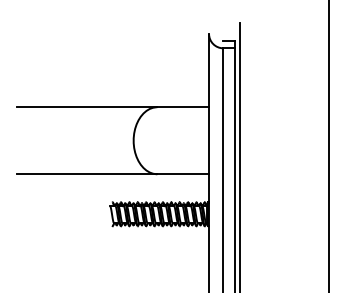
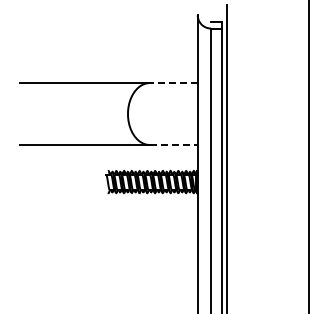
line: (182, 107) -> (173, 83), solid -> dashed
line: (182, 174) -> (173, 145), solid -> dashed

